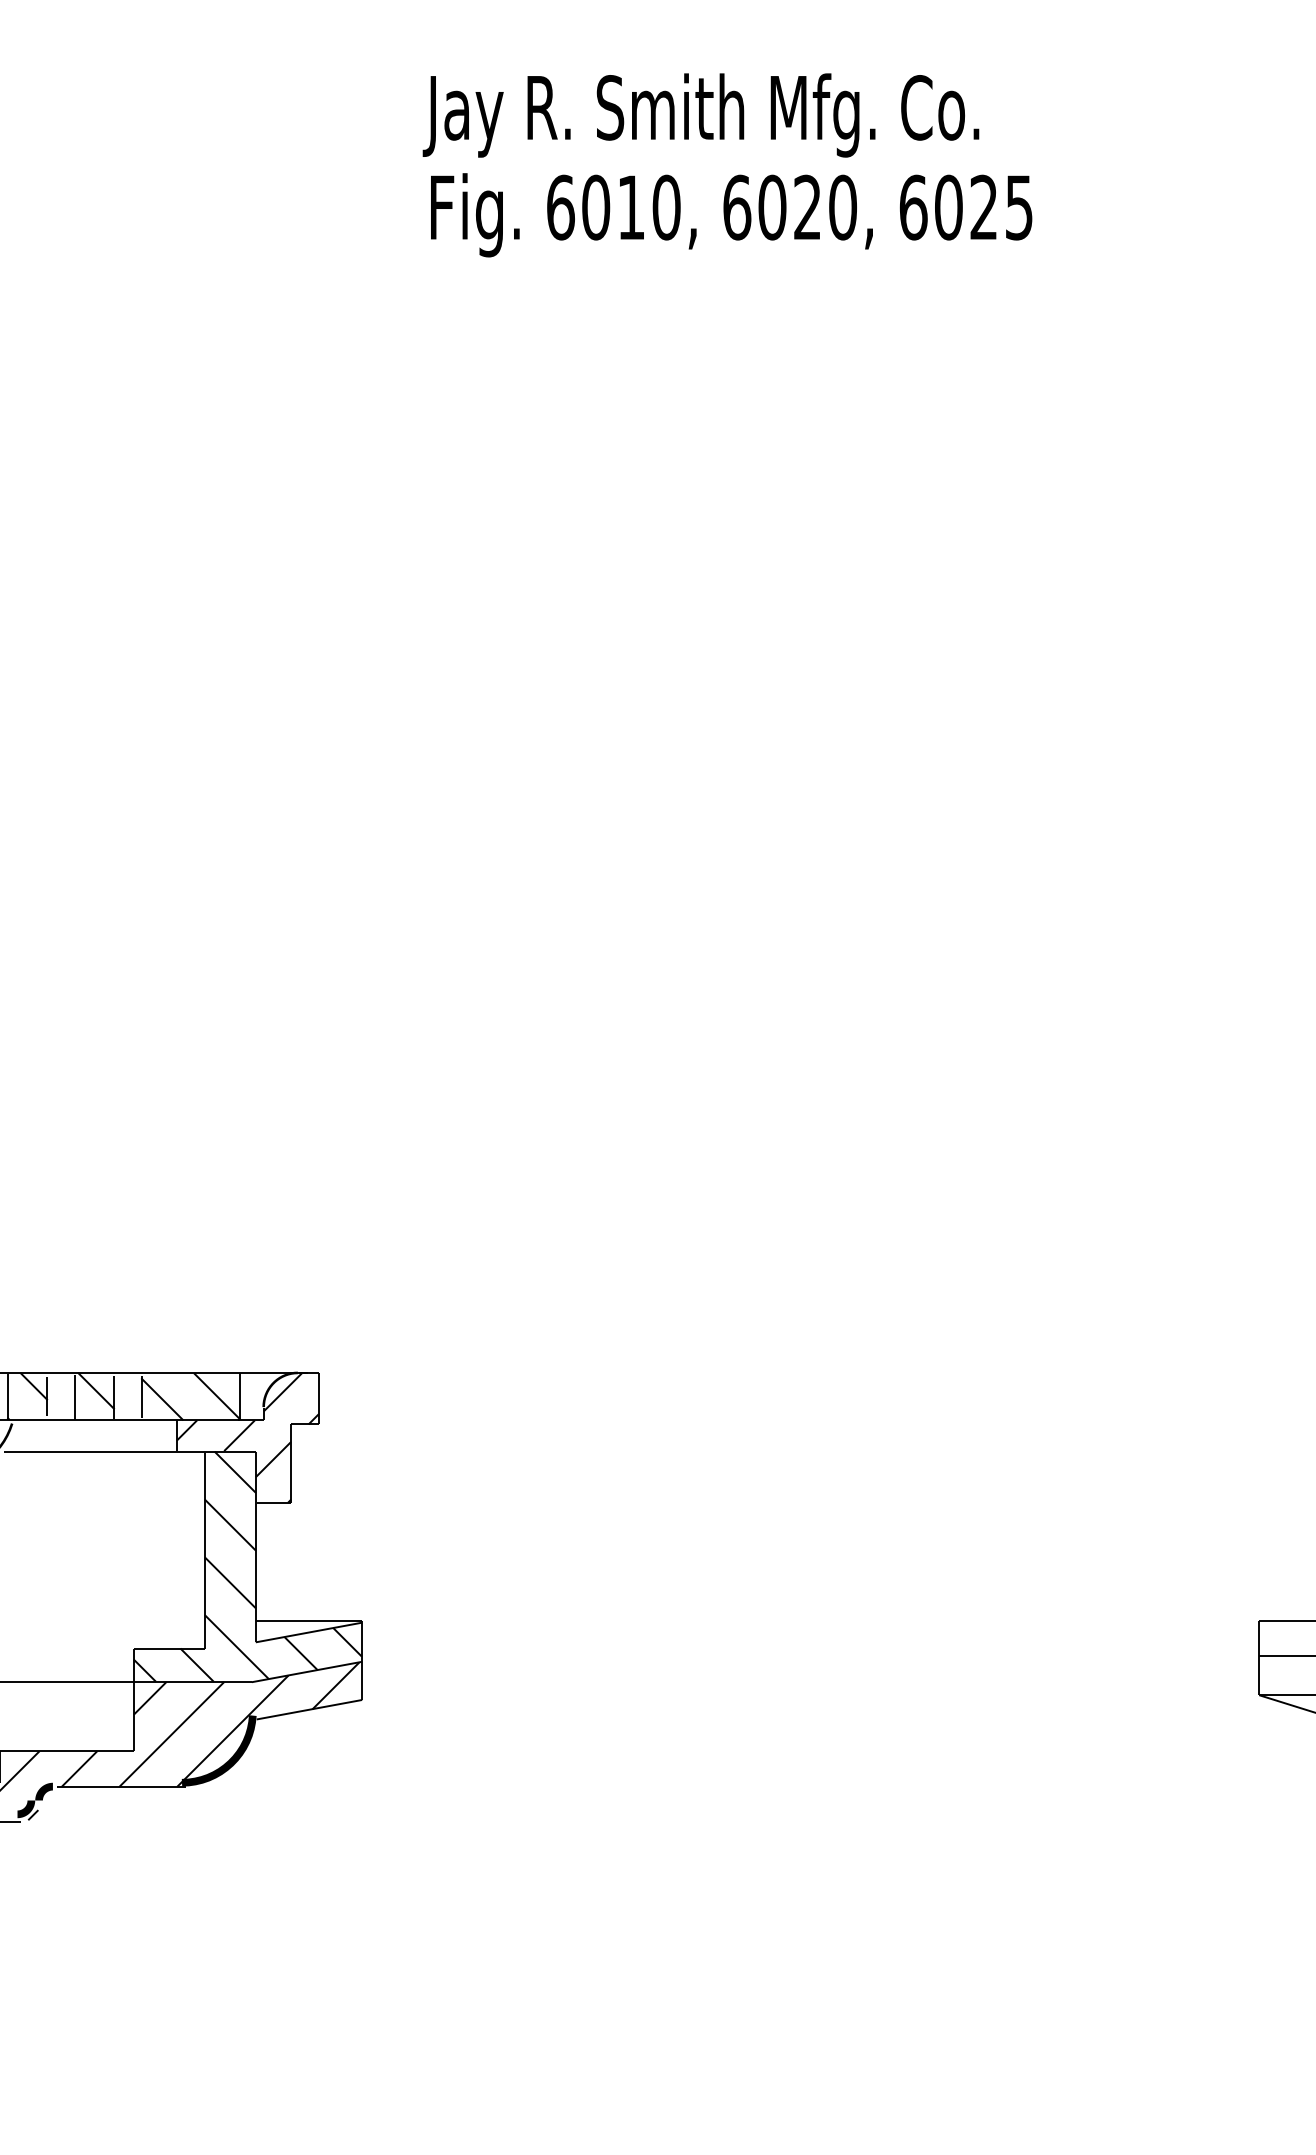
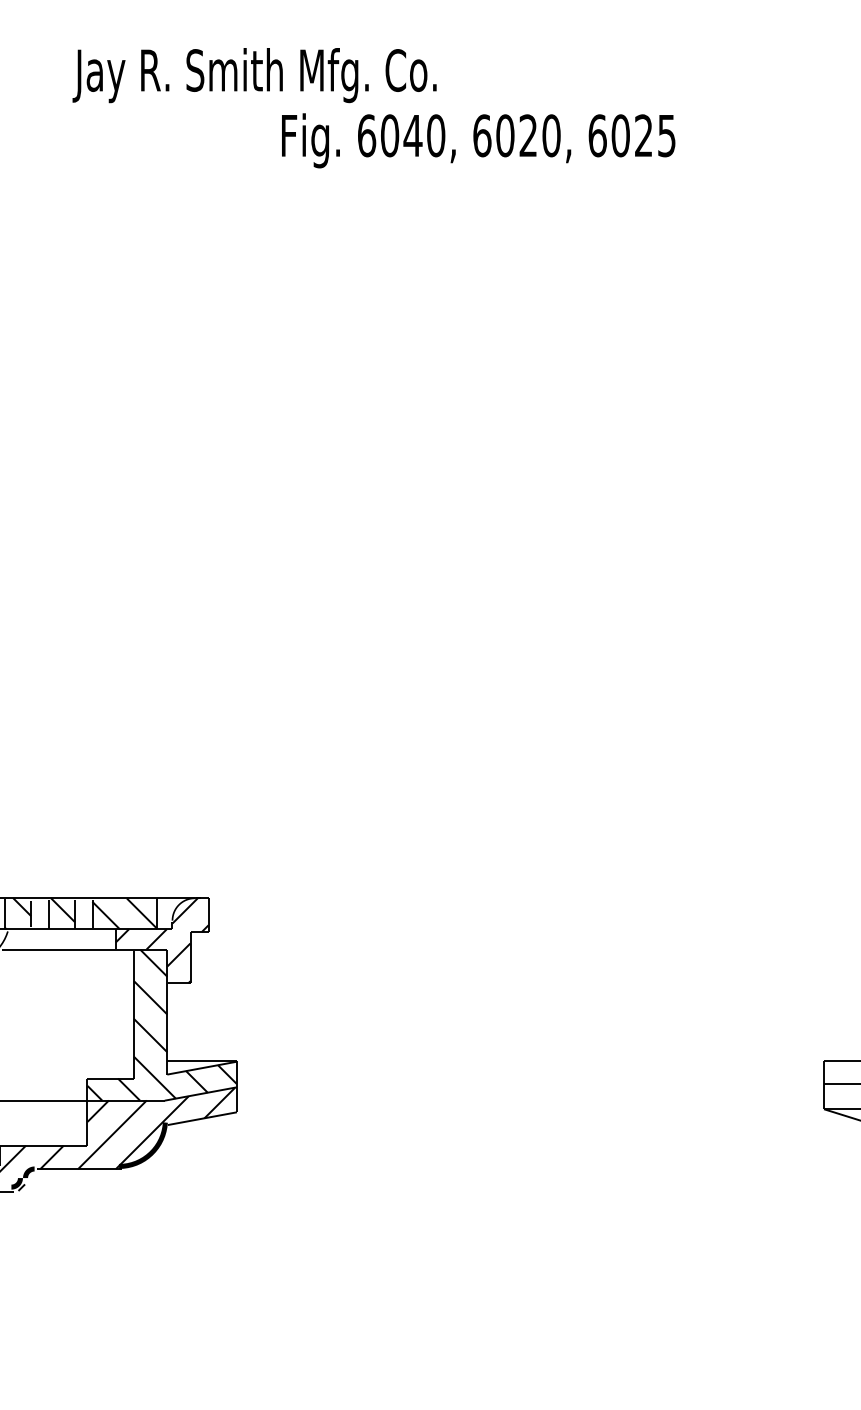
text: (700, 115) -> (254, 75), moved
text: (630, 207) -> (412, 135), 6010, -> 6040,

